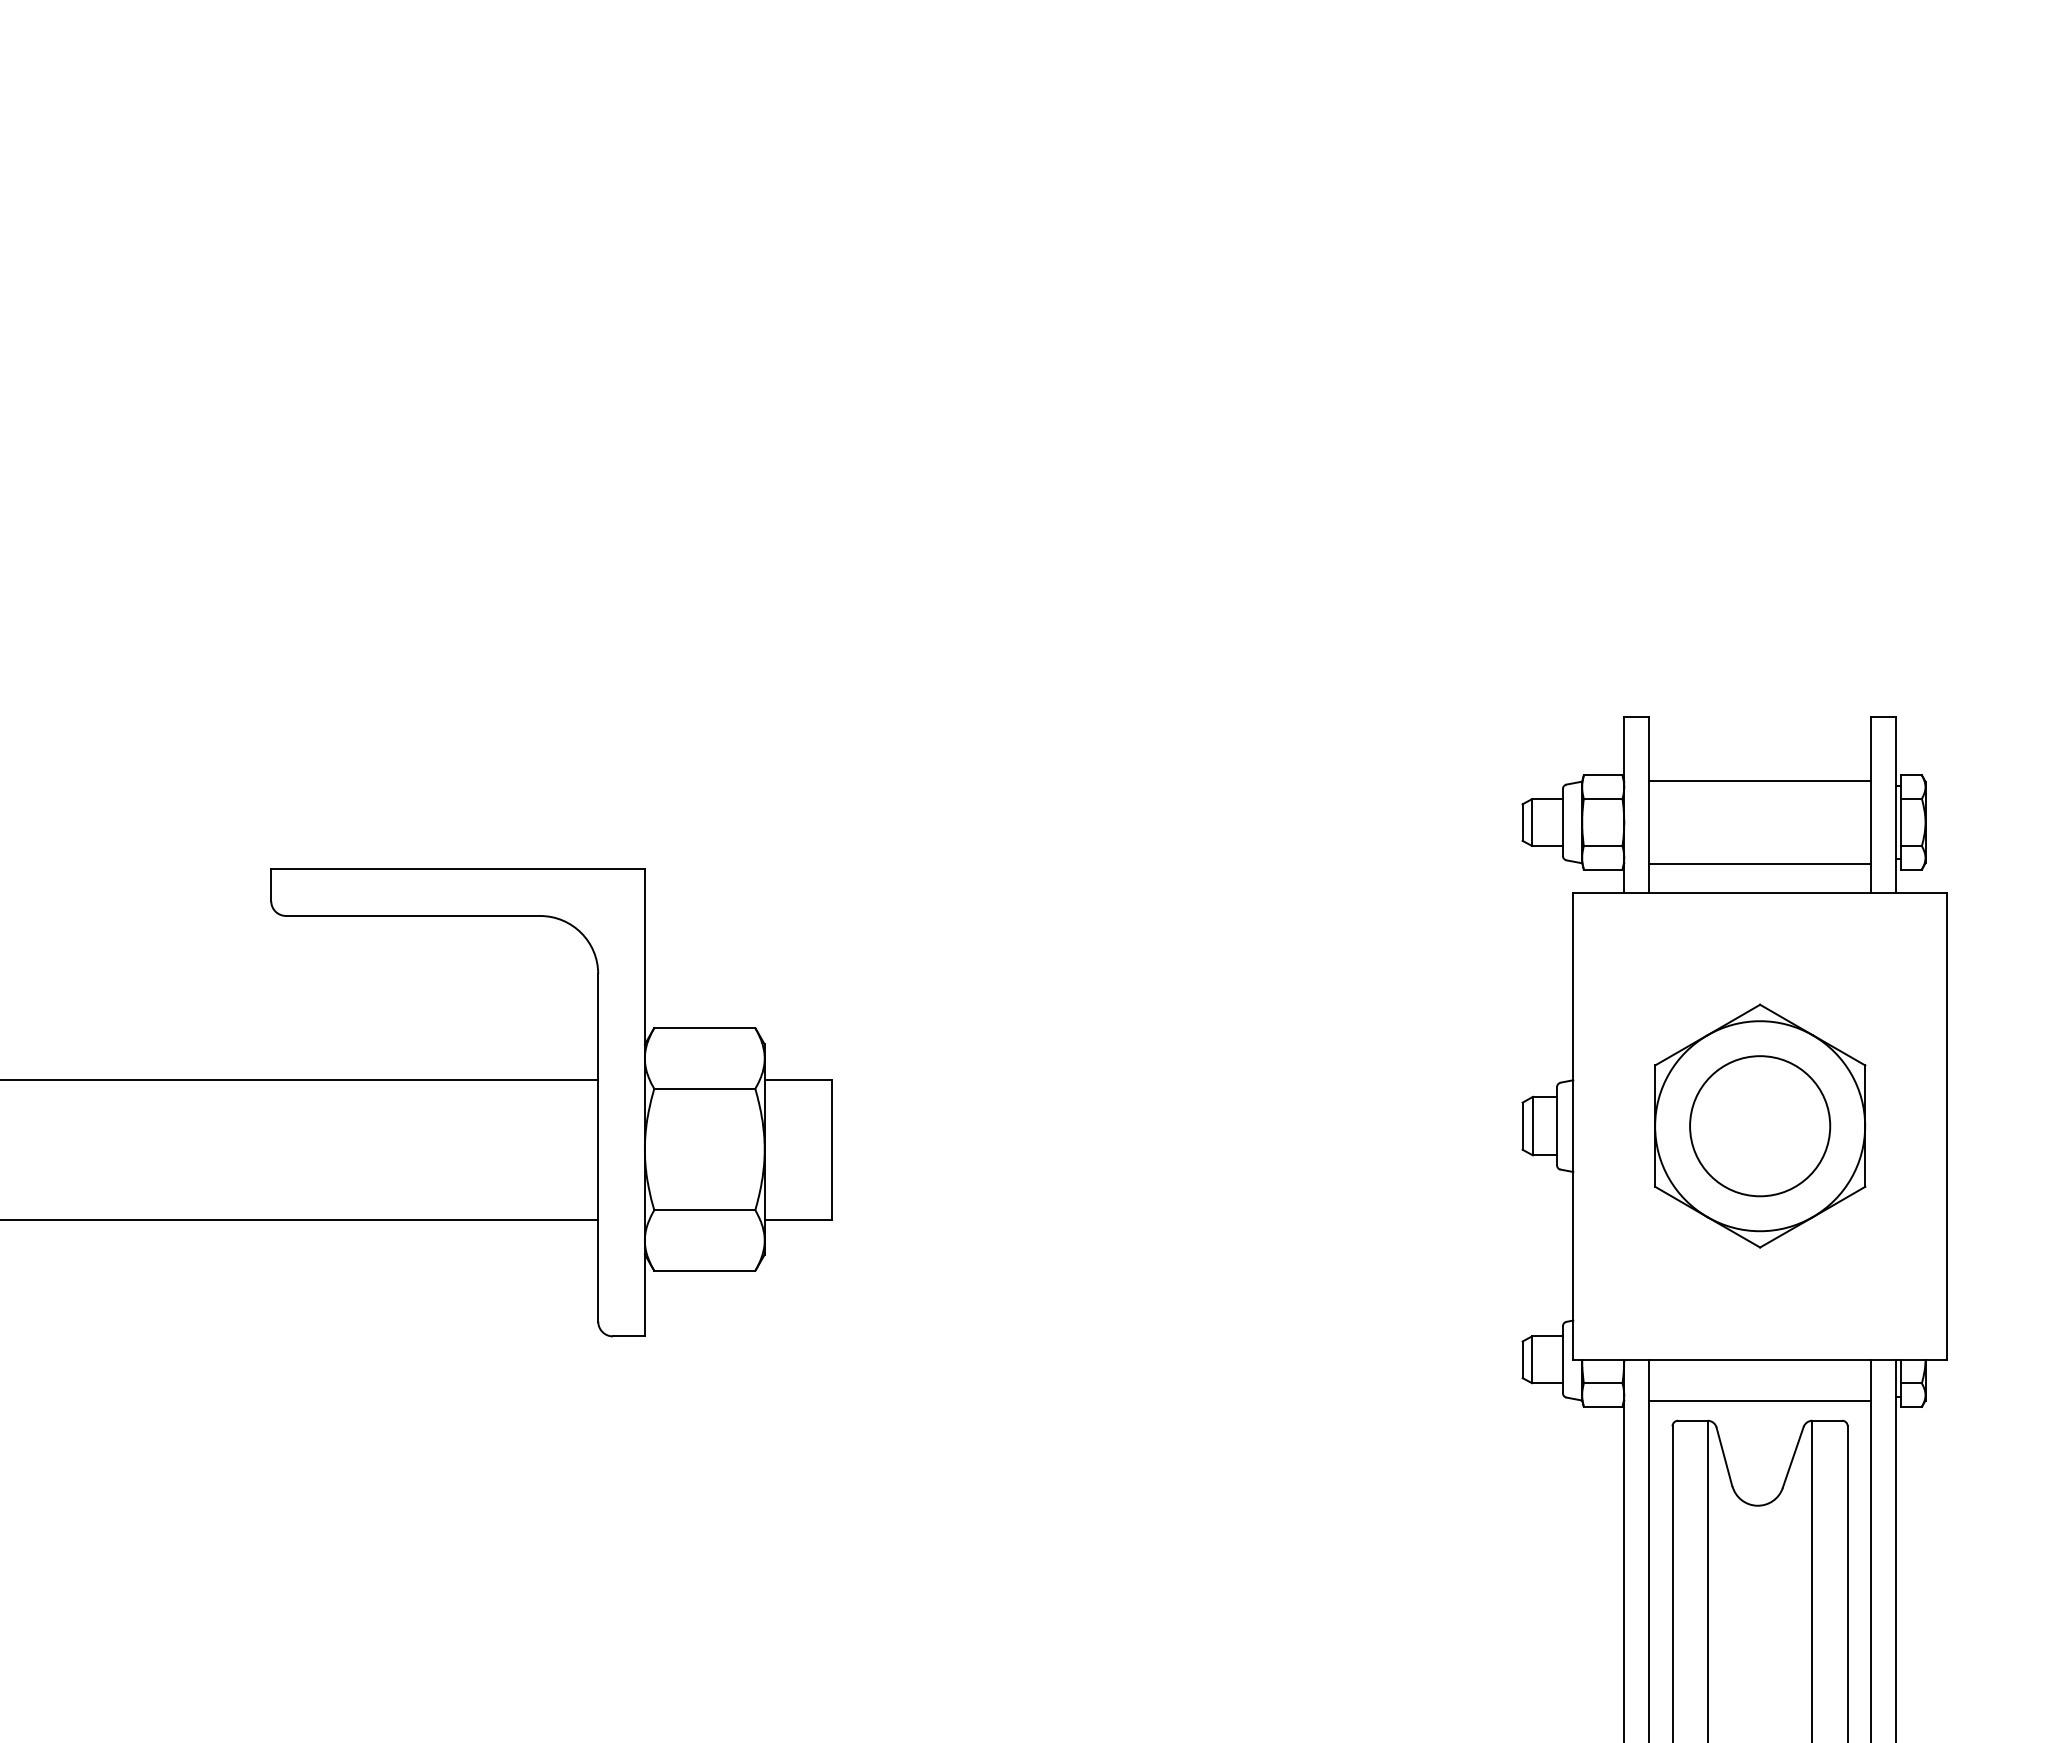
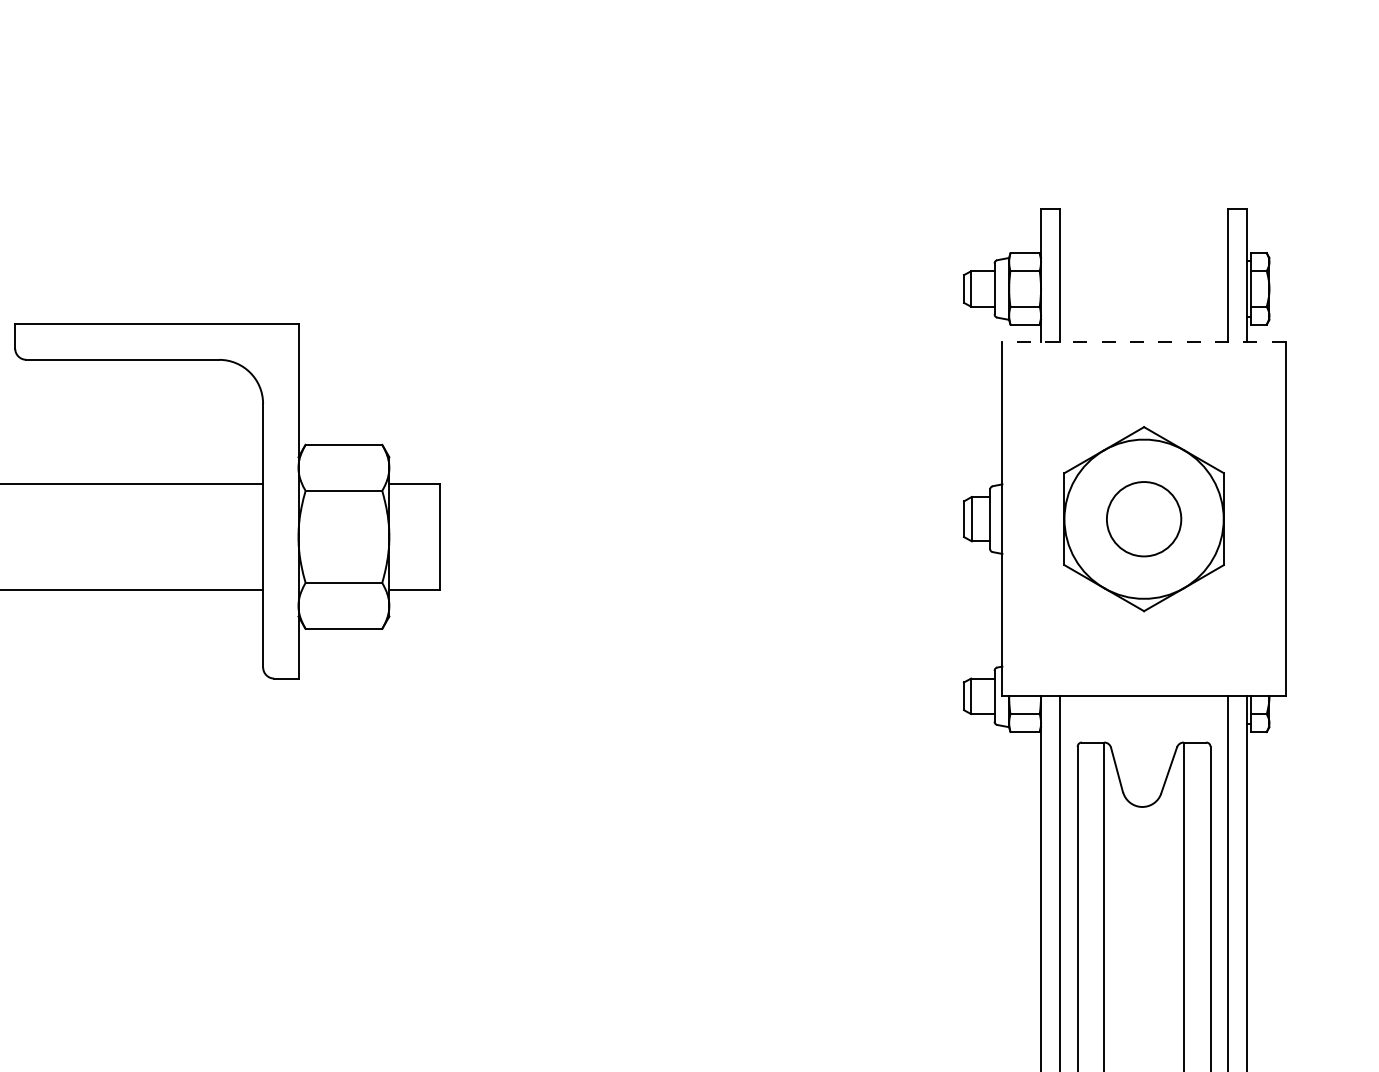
line: (1760, 781) -> (1144, 257), removed
line: (1760, 863) -> (1144, 320), removed
line: (1760, 892) -> (1144, 342), solid -> dashed
circle: (1760, 1126) -> (1144, 519), size x0.7
line: (1760, 1400) -> (1144, 727), removed

